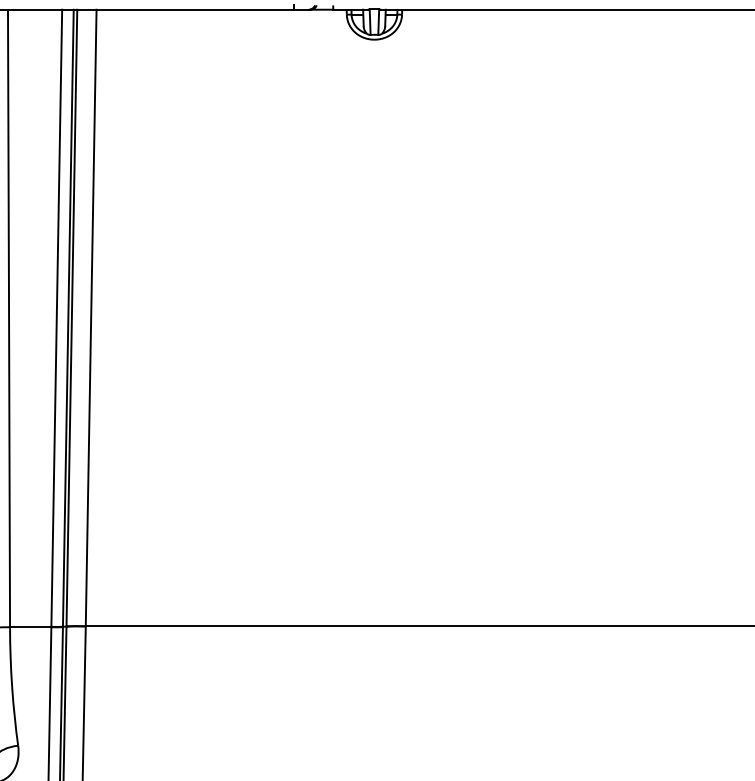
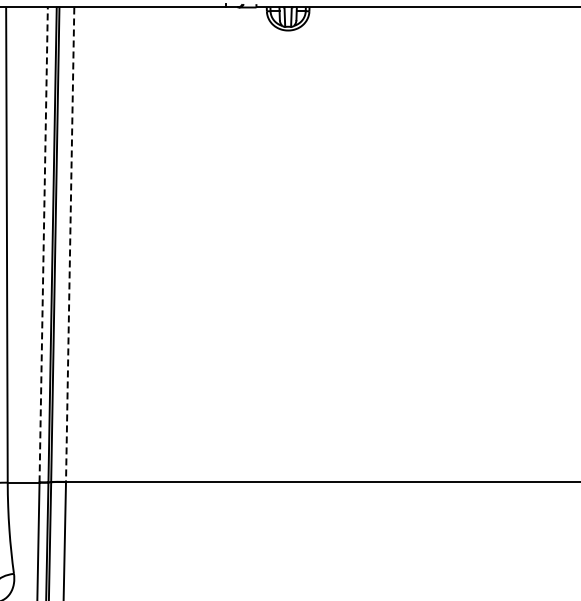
line: (56, 317) -> (43, 244), solid -> dashed
line: (91, 319) -> (70, 245), solid -> dashed

